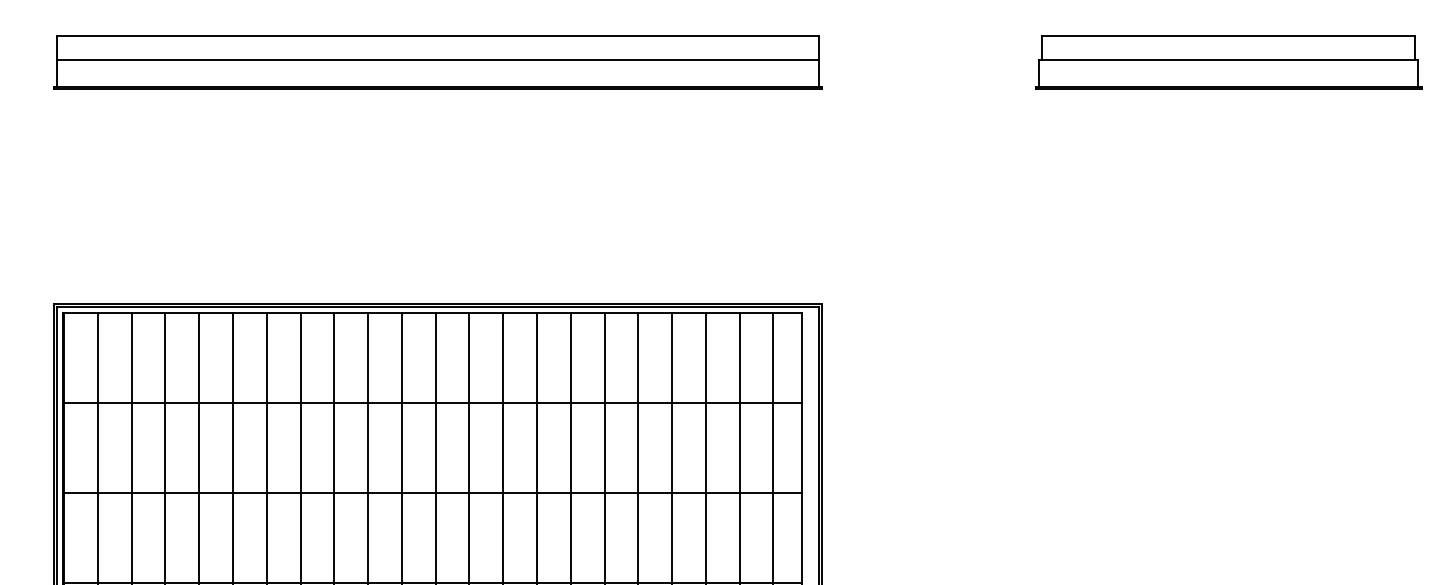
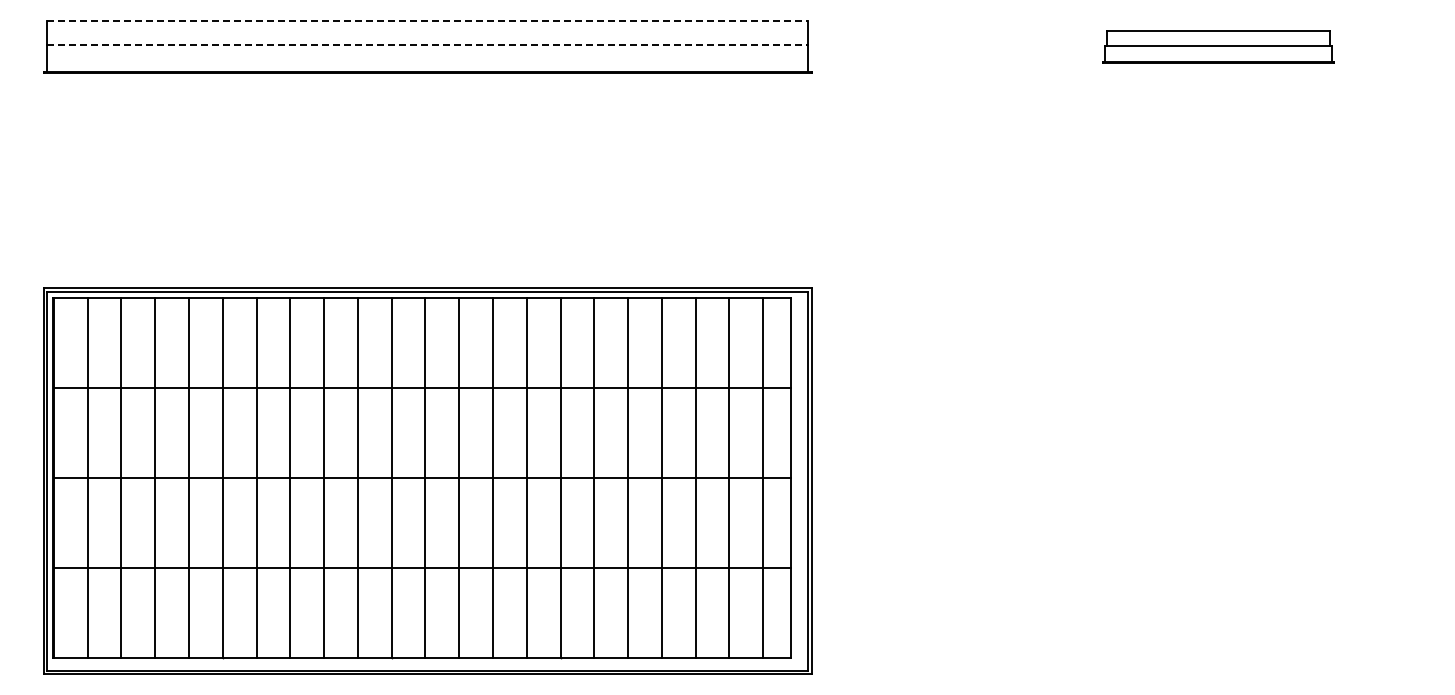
line: (437, 36) -> (427, 21), solid -> dashed
line: (437, 59) -> (427, 44), solid -> dashed
part: (1228, 61) -> (1218, 46), size x0.6

